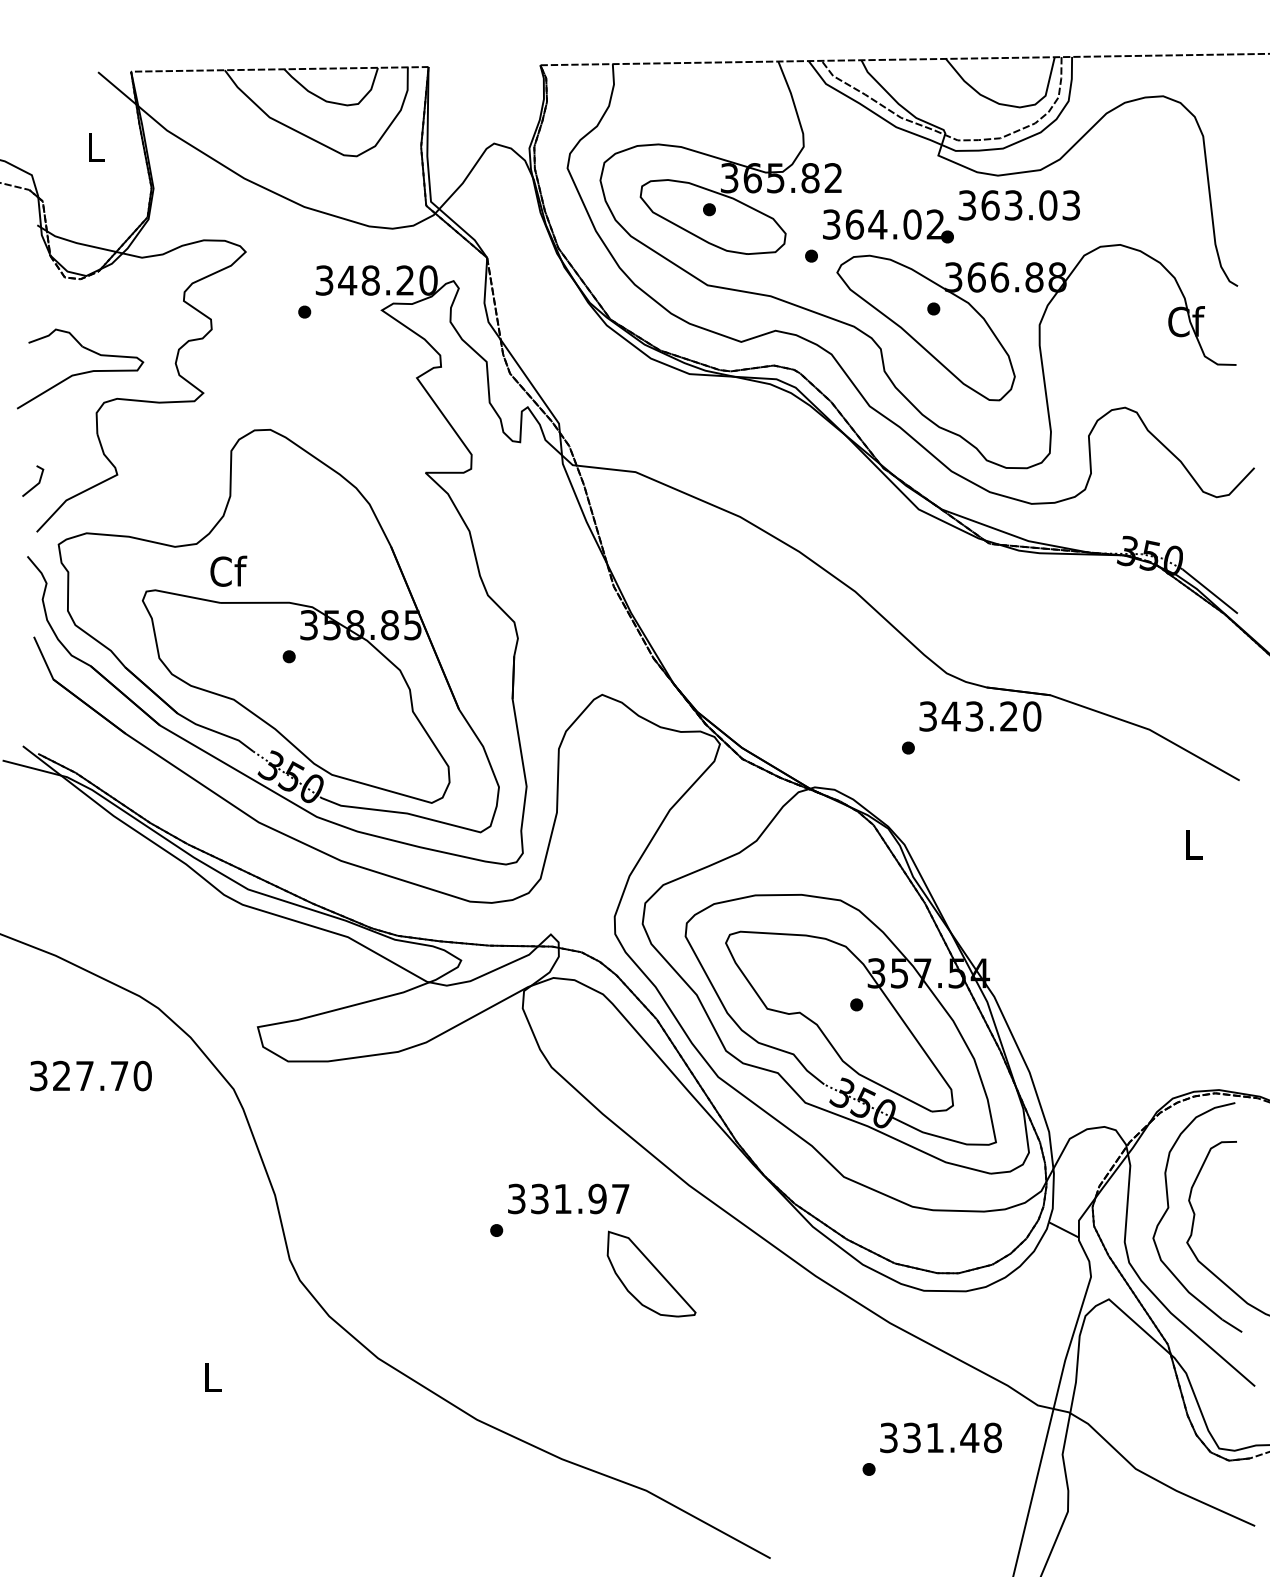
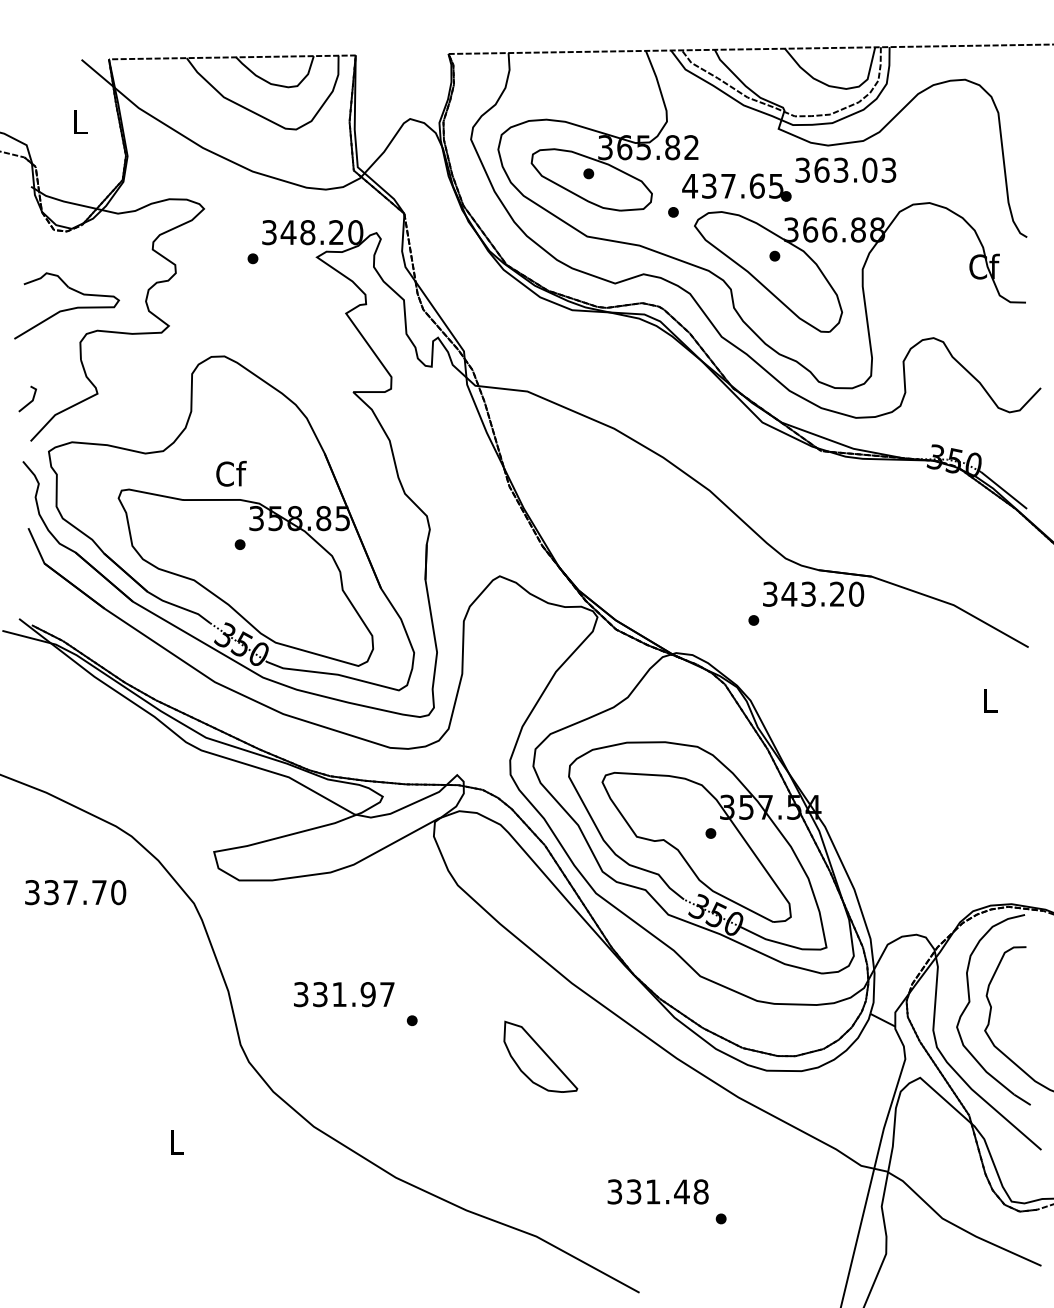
text: (883, 224) -> (733, 186), 364.02 -> 437.65
text: (228, 570) -> (231, 473), moved
text: (61, 1076) -> (51, 892), 327.70 -> 337.70
text: (568, 1198) -> (344, 994), moved
text: (940, 1437) -> (657, 1191), moved

